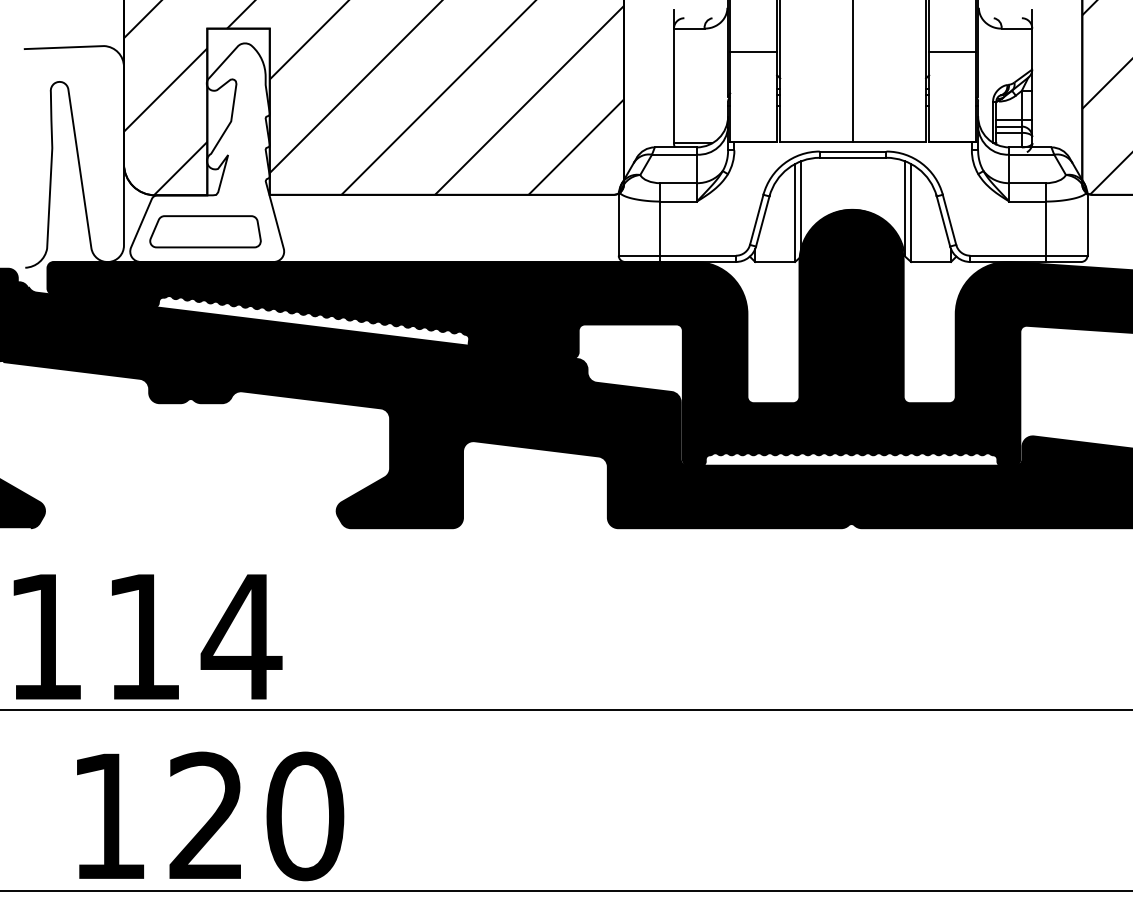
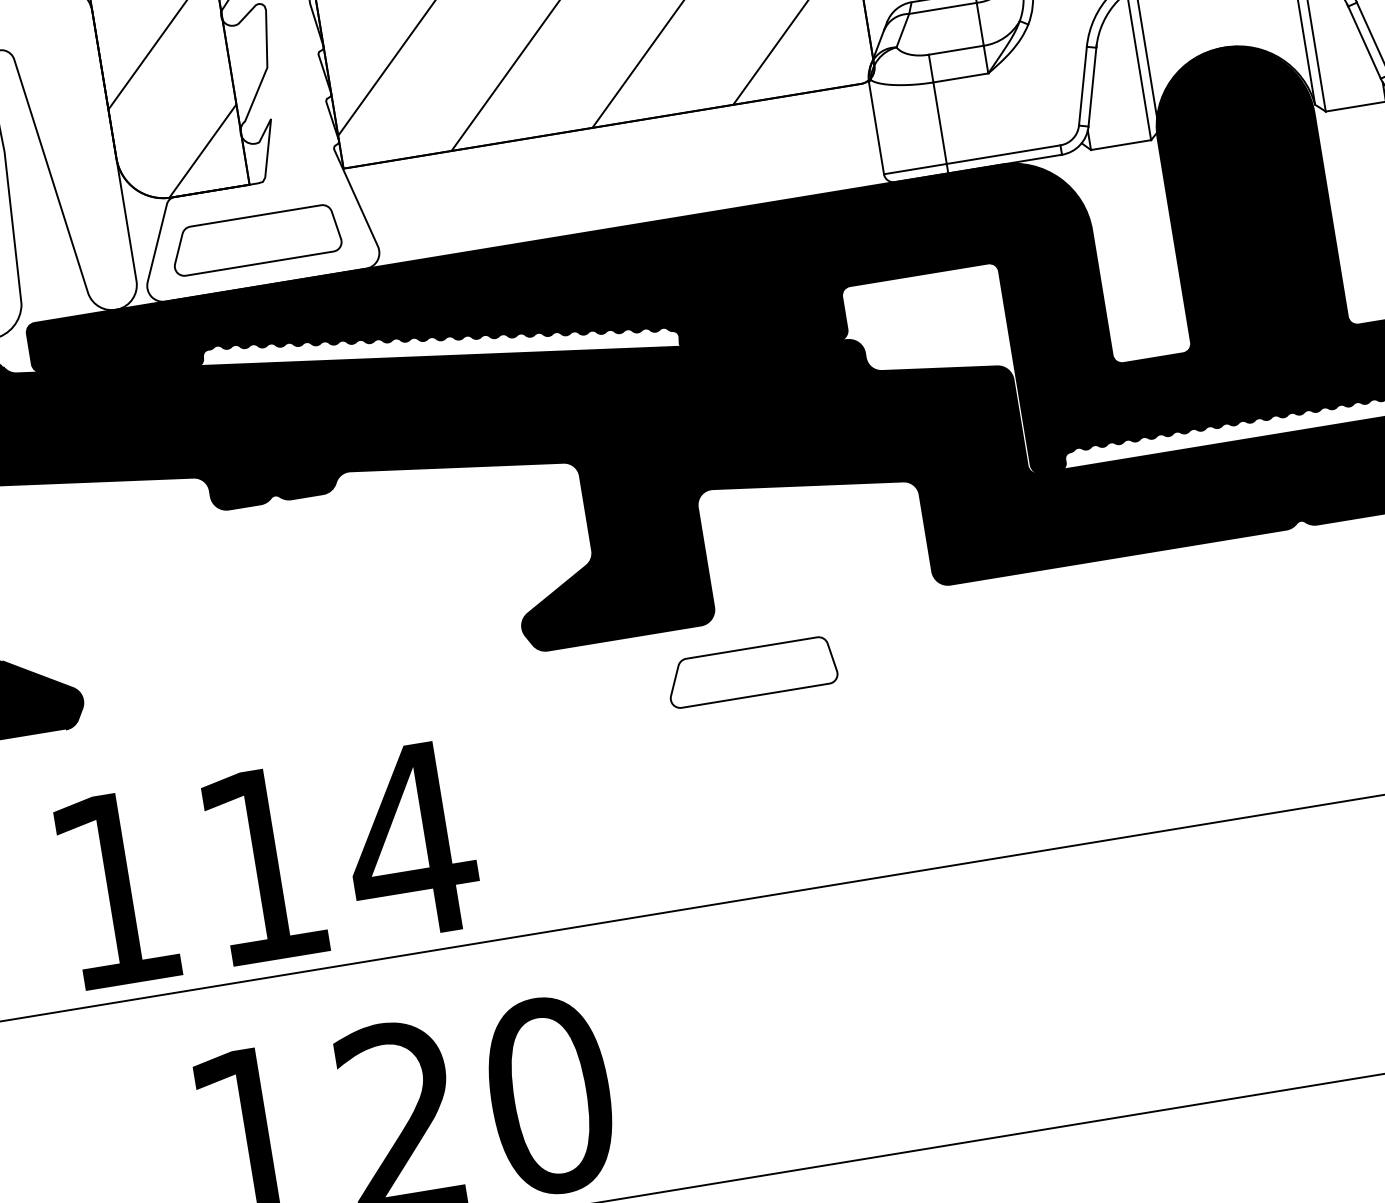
part: (480, 563) -> (751, 671), added

